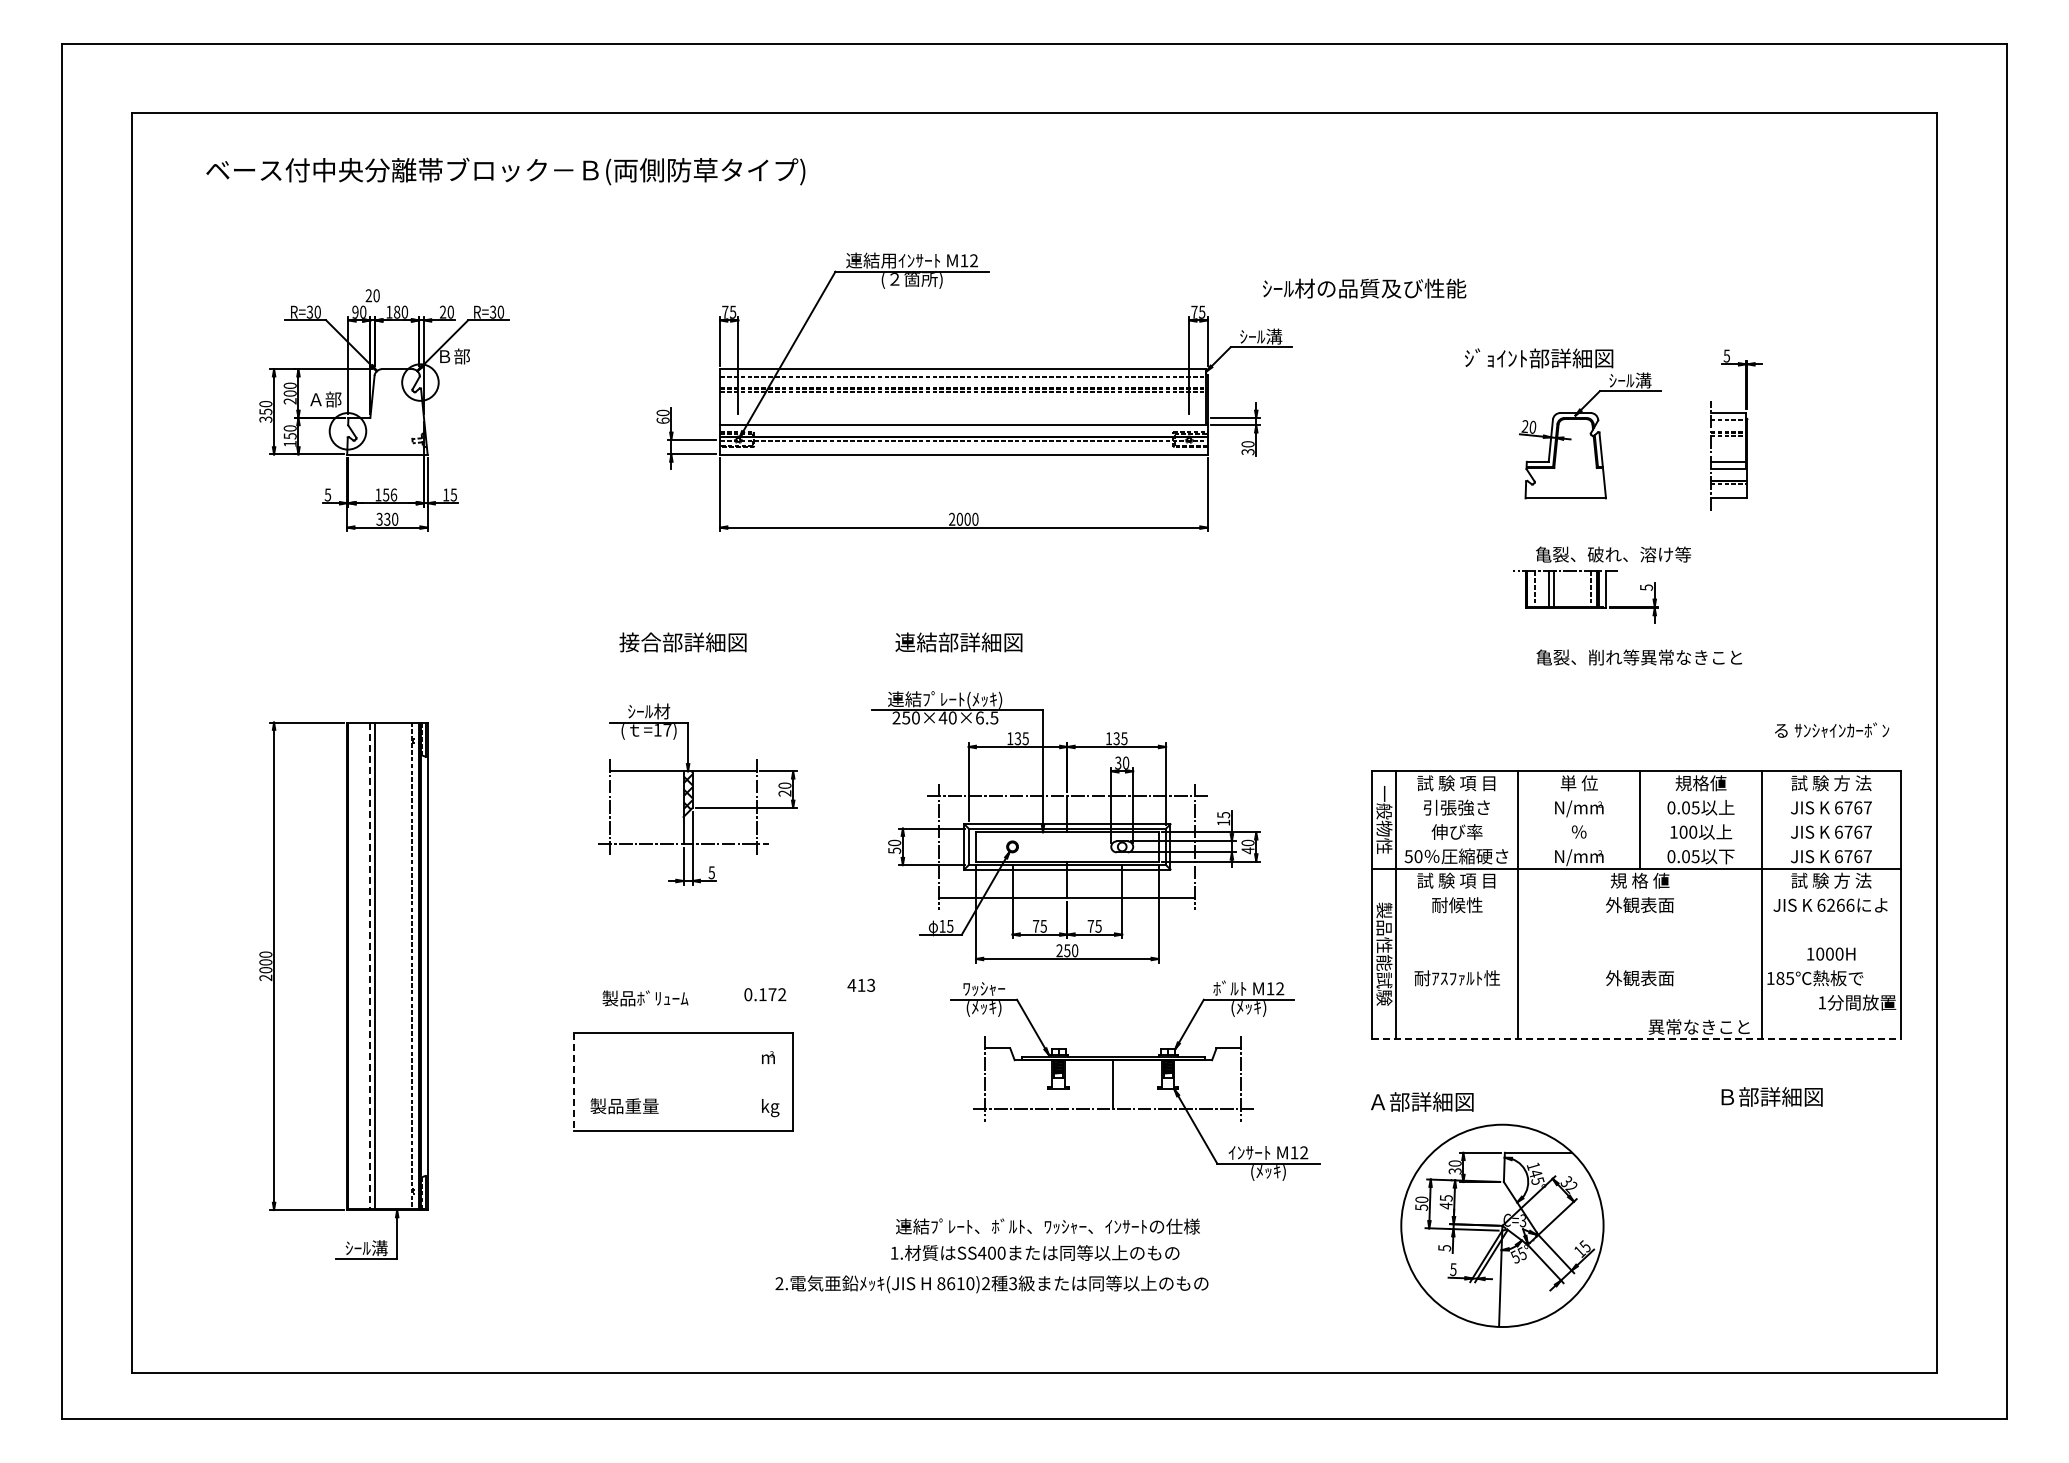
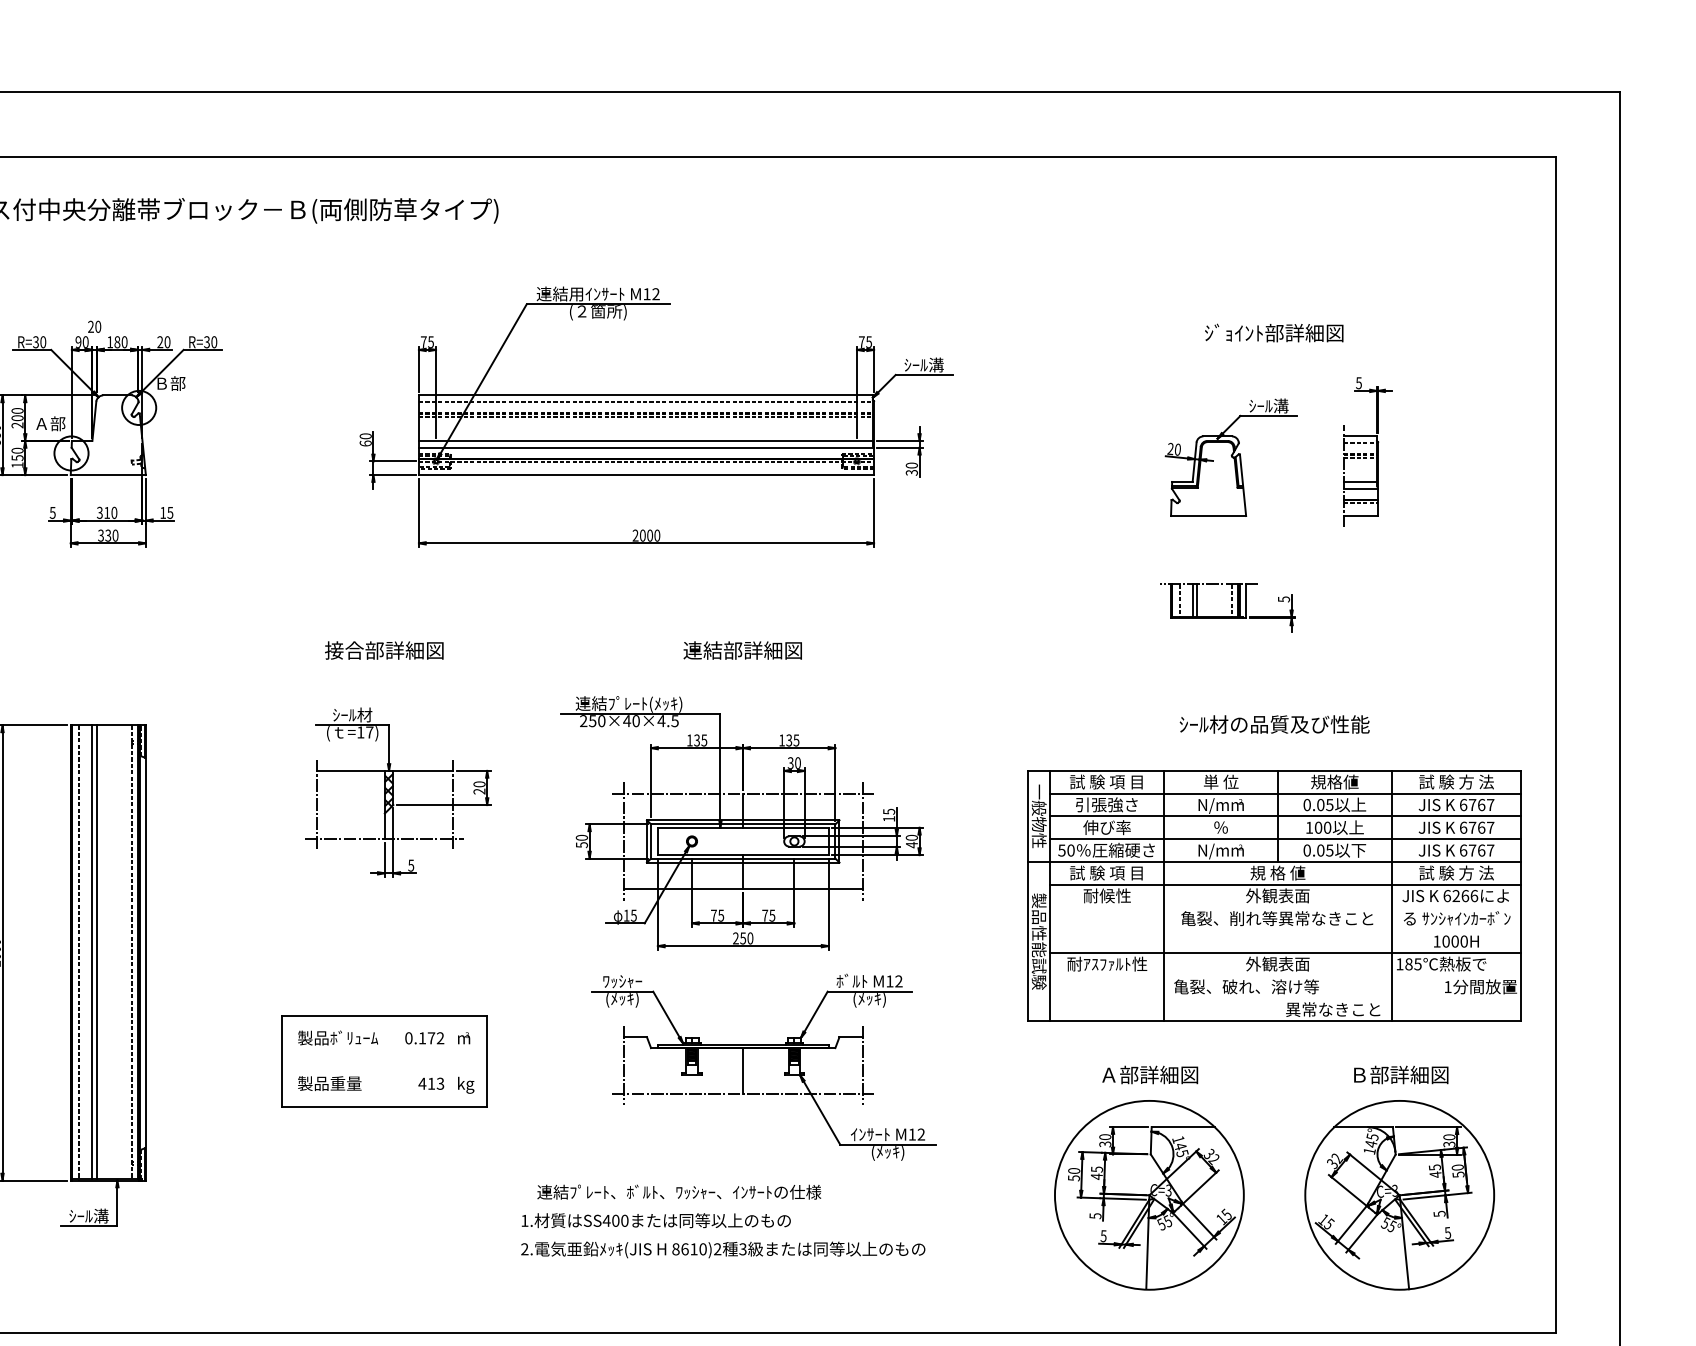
text: (1364, 288) -> (1274, 724), moved
text: (1539, 358) -> (1274, 333), moved
line: (963, 417) -> (646, 440), added
text: (386, 494) -> (107, 512), 156 -> 310
text: (1613, 554) -> (1246, 986), moved
text: (958, 642) -> (742, 650), moved
text: (1638, 657) -> (1276, 918), moved
text: (979, 717) -> (661, 720), 250×40×6.5 -> 250×40×4.5
text: (1832, 729) -> (1457, 917), moved
line: (1648, 795) -> (1285, 793), added
line: (1648, 820) -> (1285, 816), added
line: (1648, 844) -> (1285, 839), added
line: (1648, 893) -> (1285, 884), added
line: (356, 966) -> (79, 953), added
line: (370, 966) -> (92, 953), dashed -> solid
line: (1648, 966) -> (1285, 953), added
text: (861, 984) -> (431, 1082), moved
text: (765, 994) -> (424, 1038), moved
text: (645, 998) -> (338, 1038), moved
line: (1636, 1039) -> (1274, 1021), dashed -> solid
part: (1135, 1060) -> (763, 1048), moved
line: (573, 1082) -> (282, 1061), dashed -> solid
text: (1422, 1101) -> (1150, 1074), moved
part: (1770, 1225) -> (1399, 1194), added
text: (1047, 1226) -> (678, 1192), moved
text: (1035, 1252) -> (656, 1220), moved
text: (991, 1284) -> (722, 1250), moved

